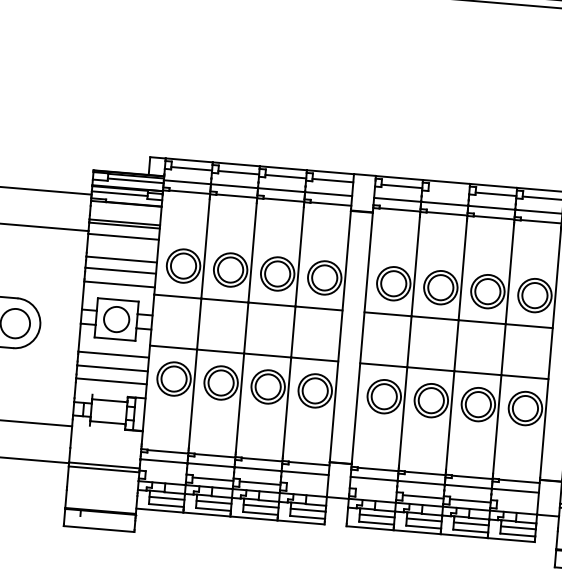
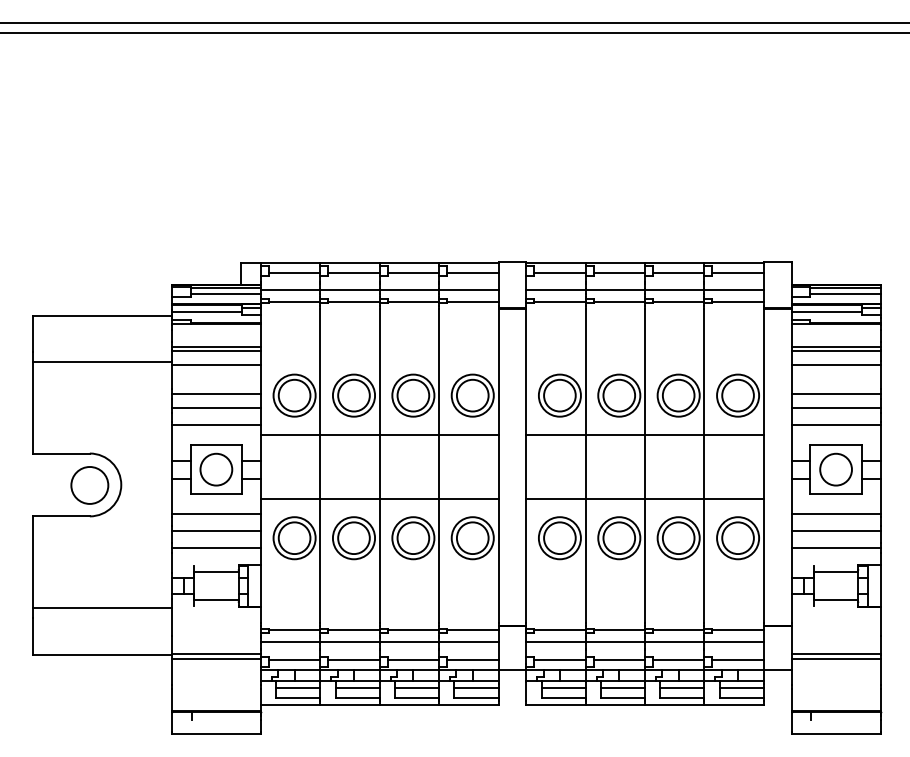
line: (449, 190) -> (619, 272), added
line: (165, 475) -> (294, 659), added
line: (306, 486) -> (472, 659), added
line: (375, 492) -> (559, 659), added
line: (516, 504) -> (737, 659), added

